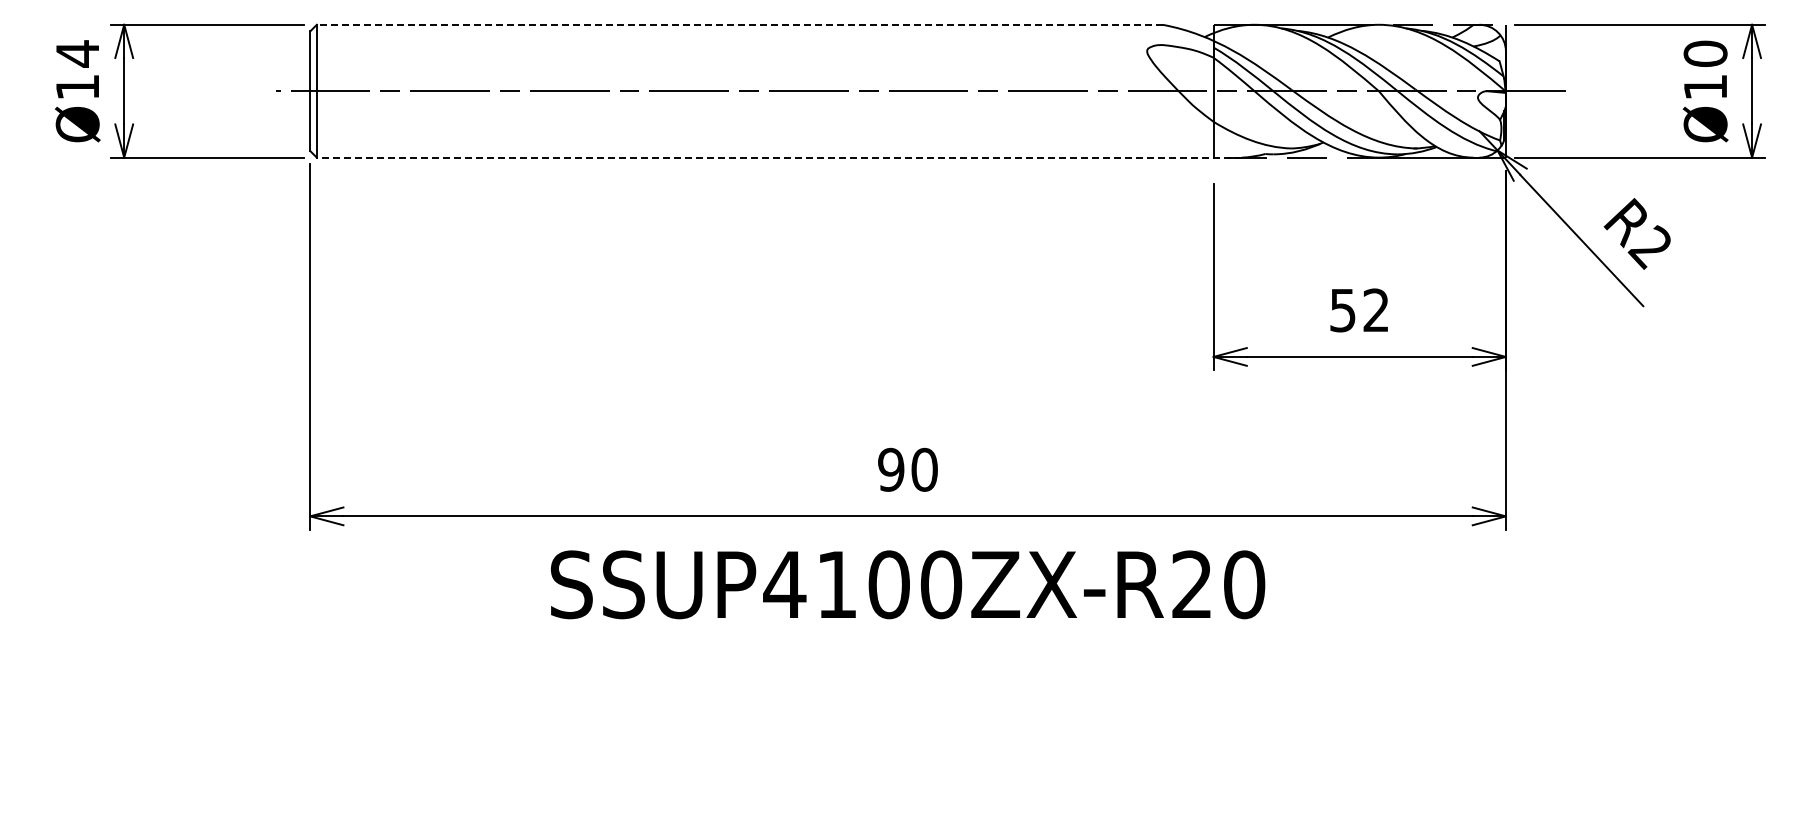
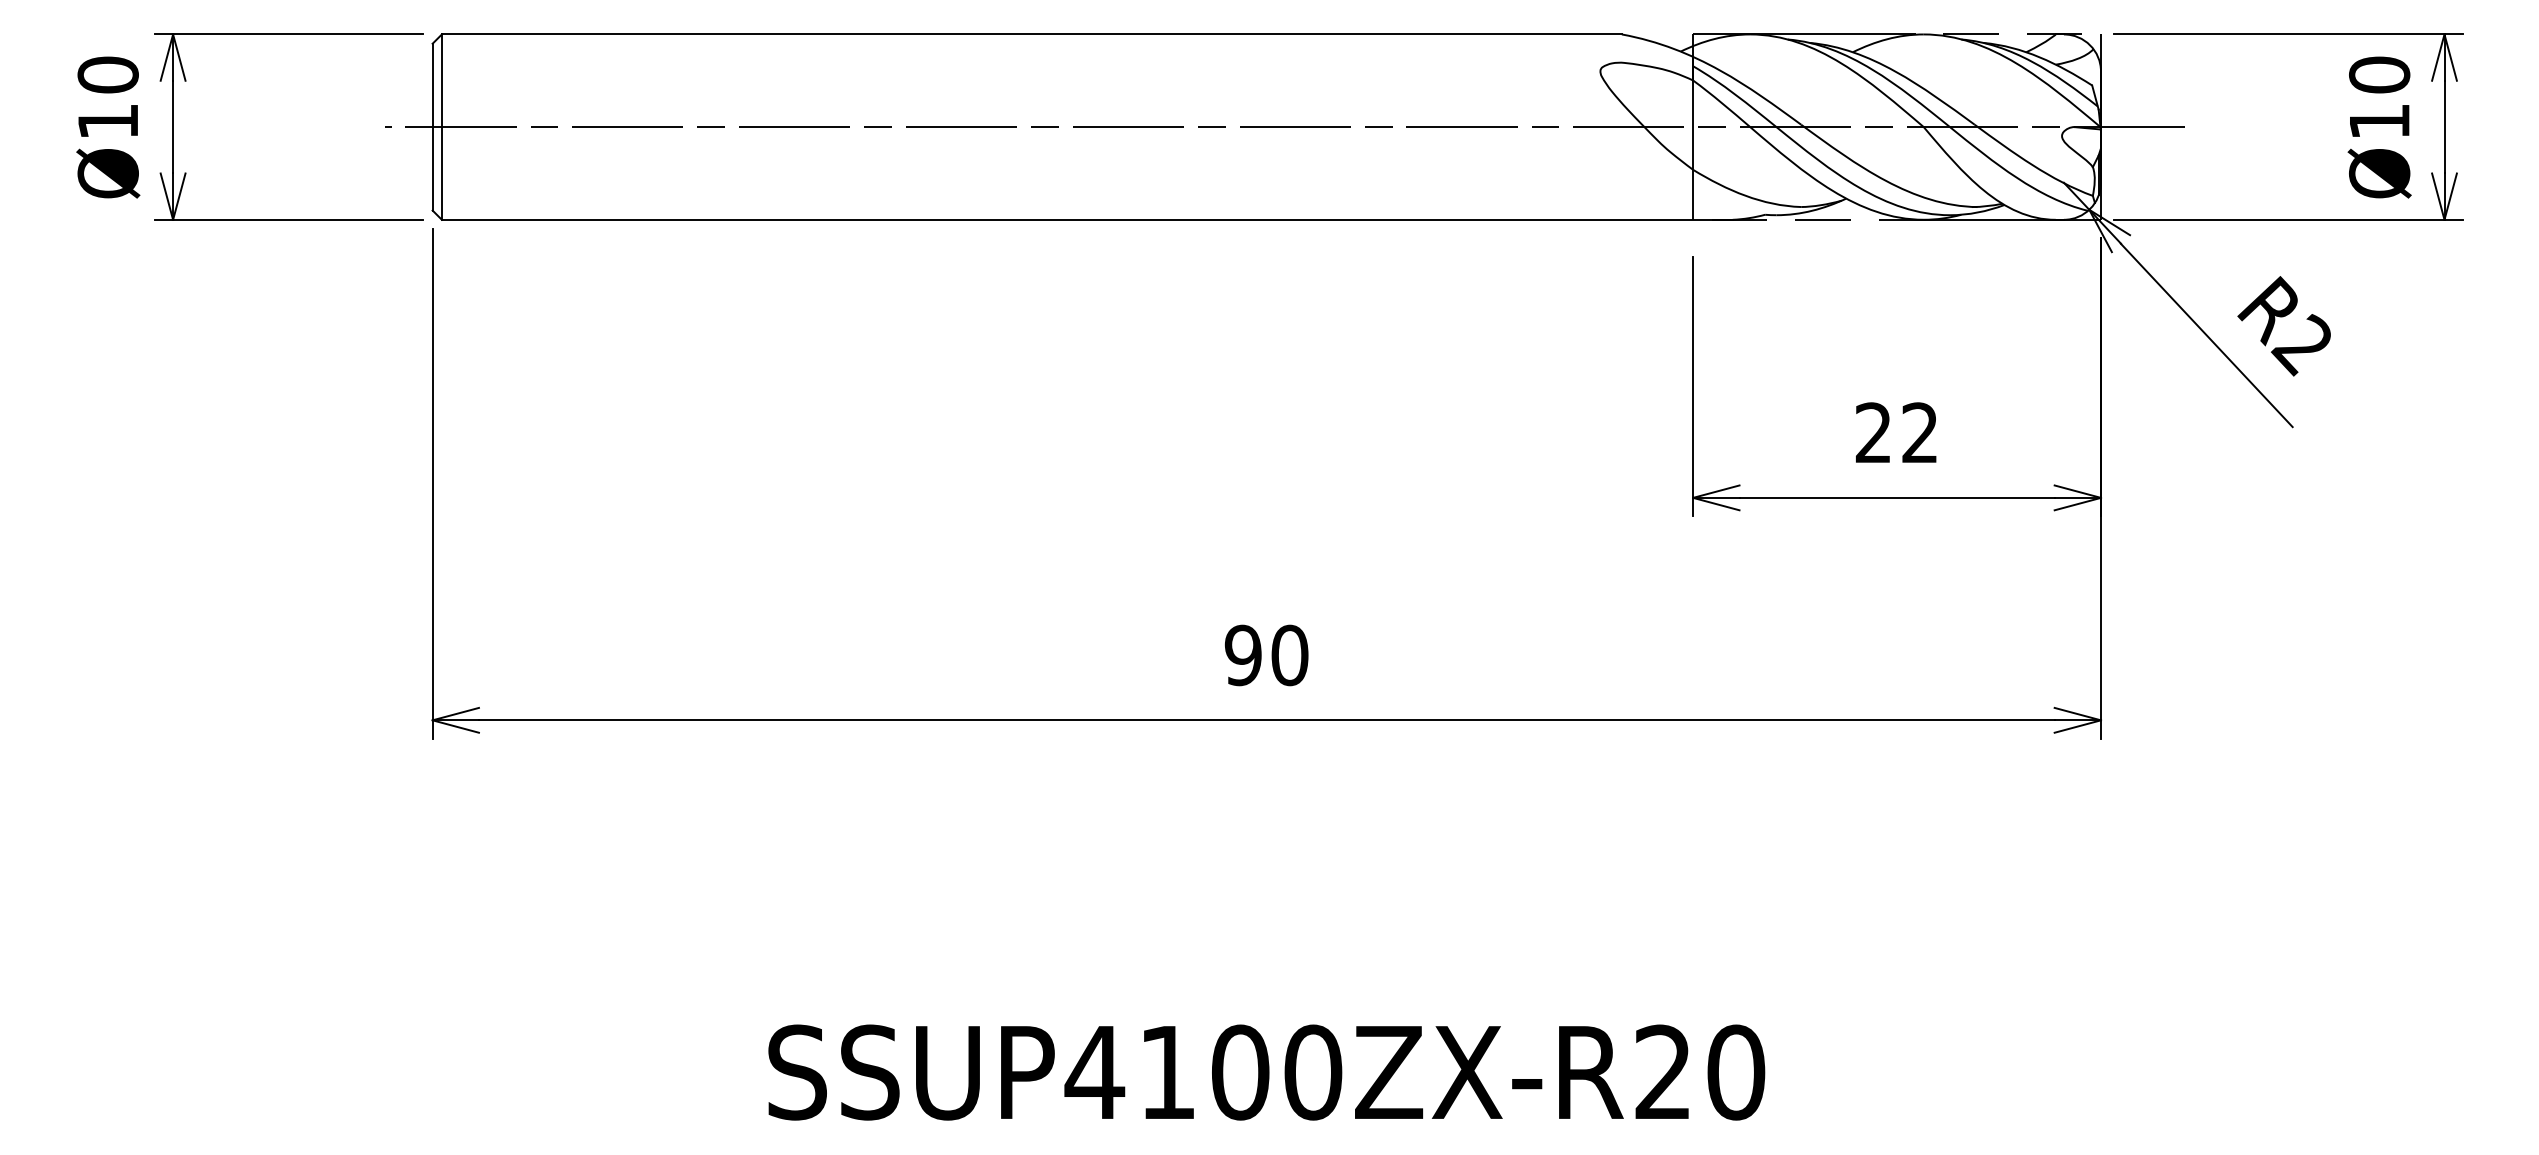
line: (739, 24) -> (1031, 34), dashed -> solid
text: (77, 53) -> (107, 74), Ø14 -> Ø10
line: (779, 157) -> (1087, 219), dashed -> solid
text: (1342, 310) -> (1872, 433), 52 -> 22
text: (908, 584) -> (1267, 1072), moved

